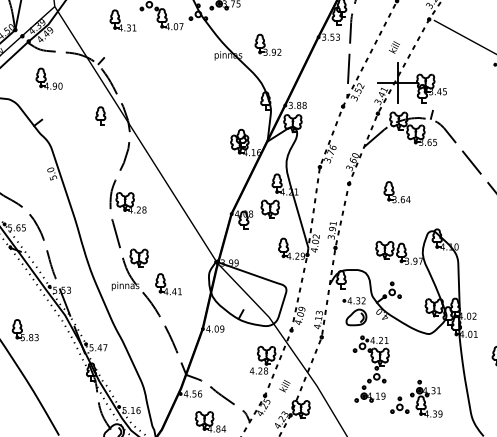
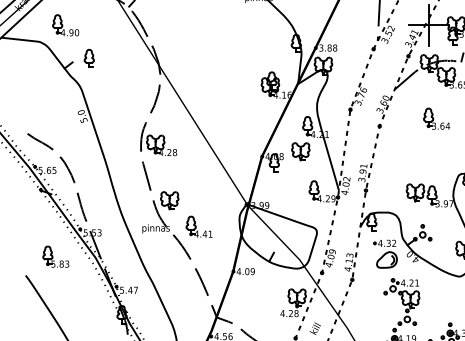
part: (48, 78) -> (65, 25), moved
part: (100, 115) -> (89, 58), moved
part: (396, 192) -> (436, 119), moved
part: (24, 330) -> (55, 257), moved

